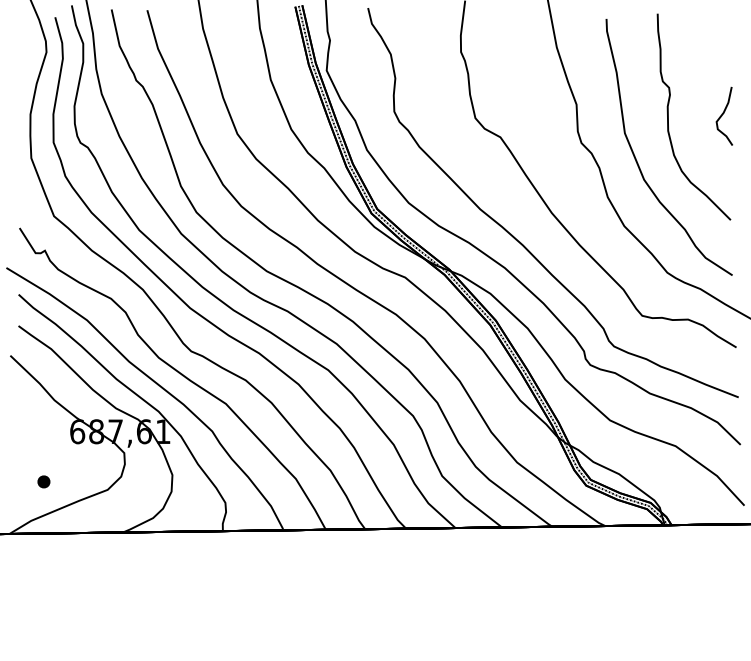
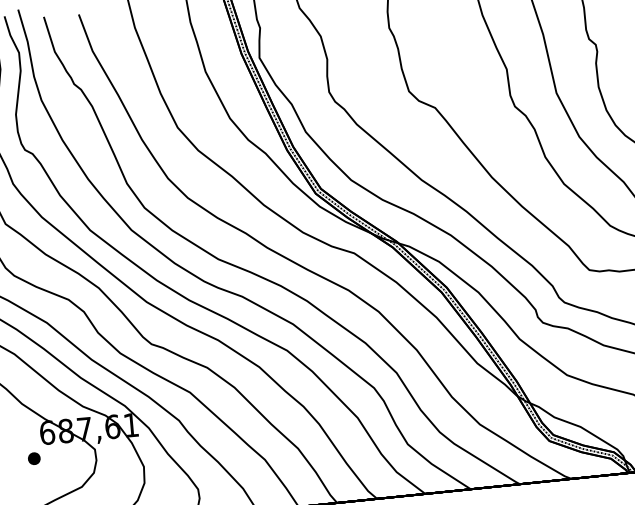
part: (43, 481) -> (33, 458), moved

